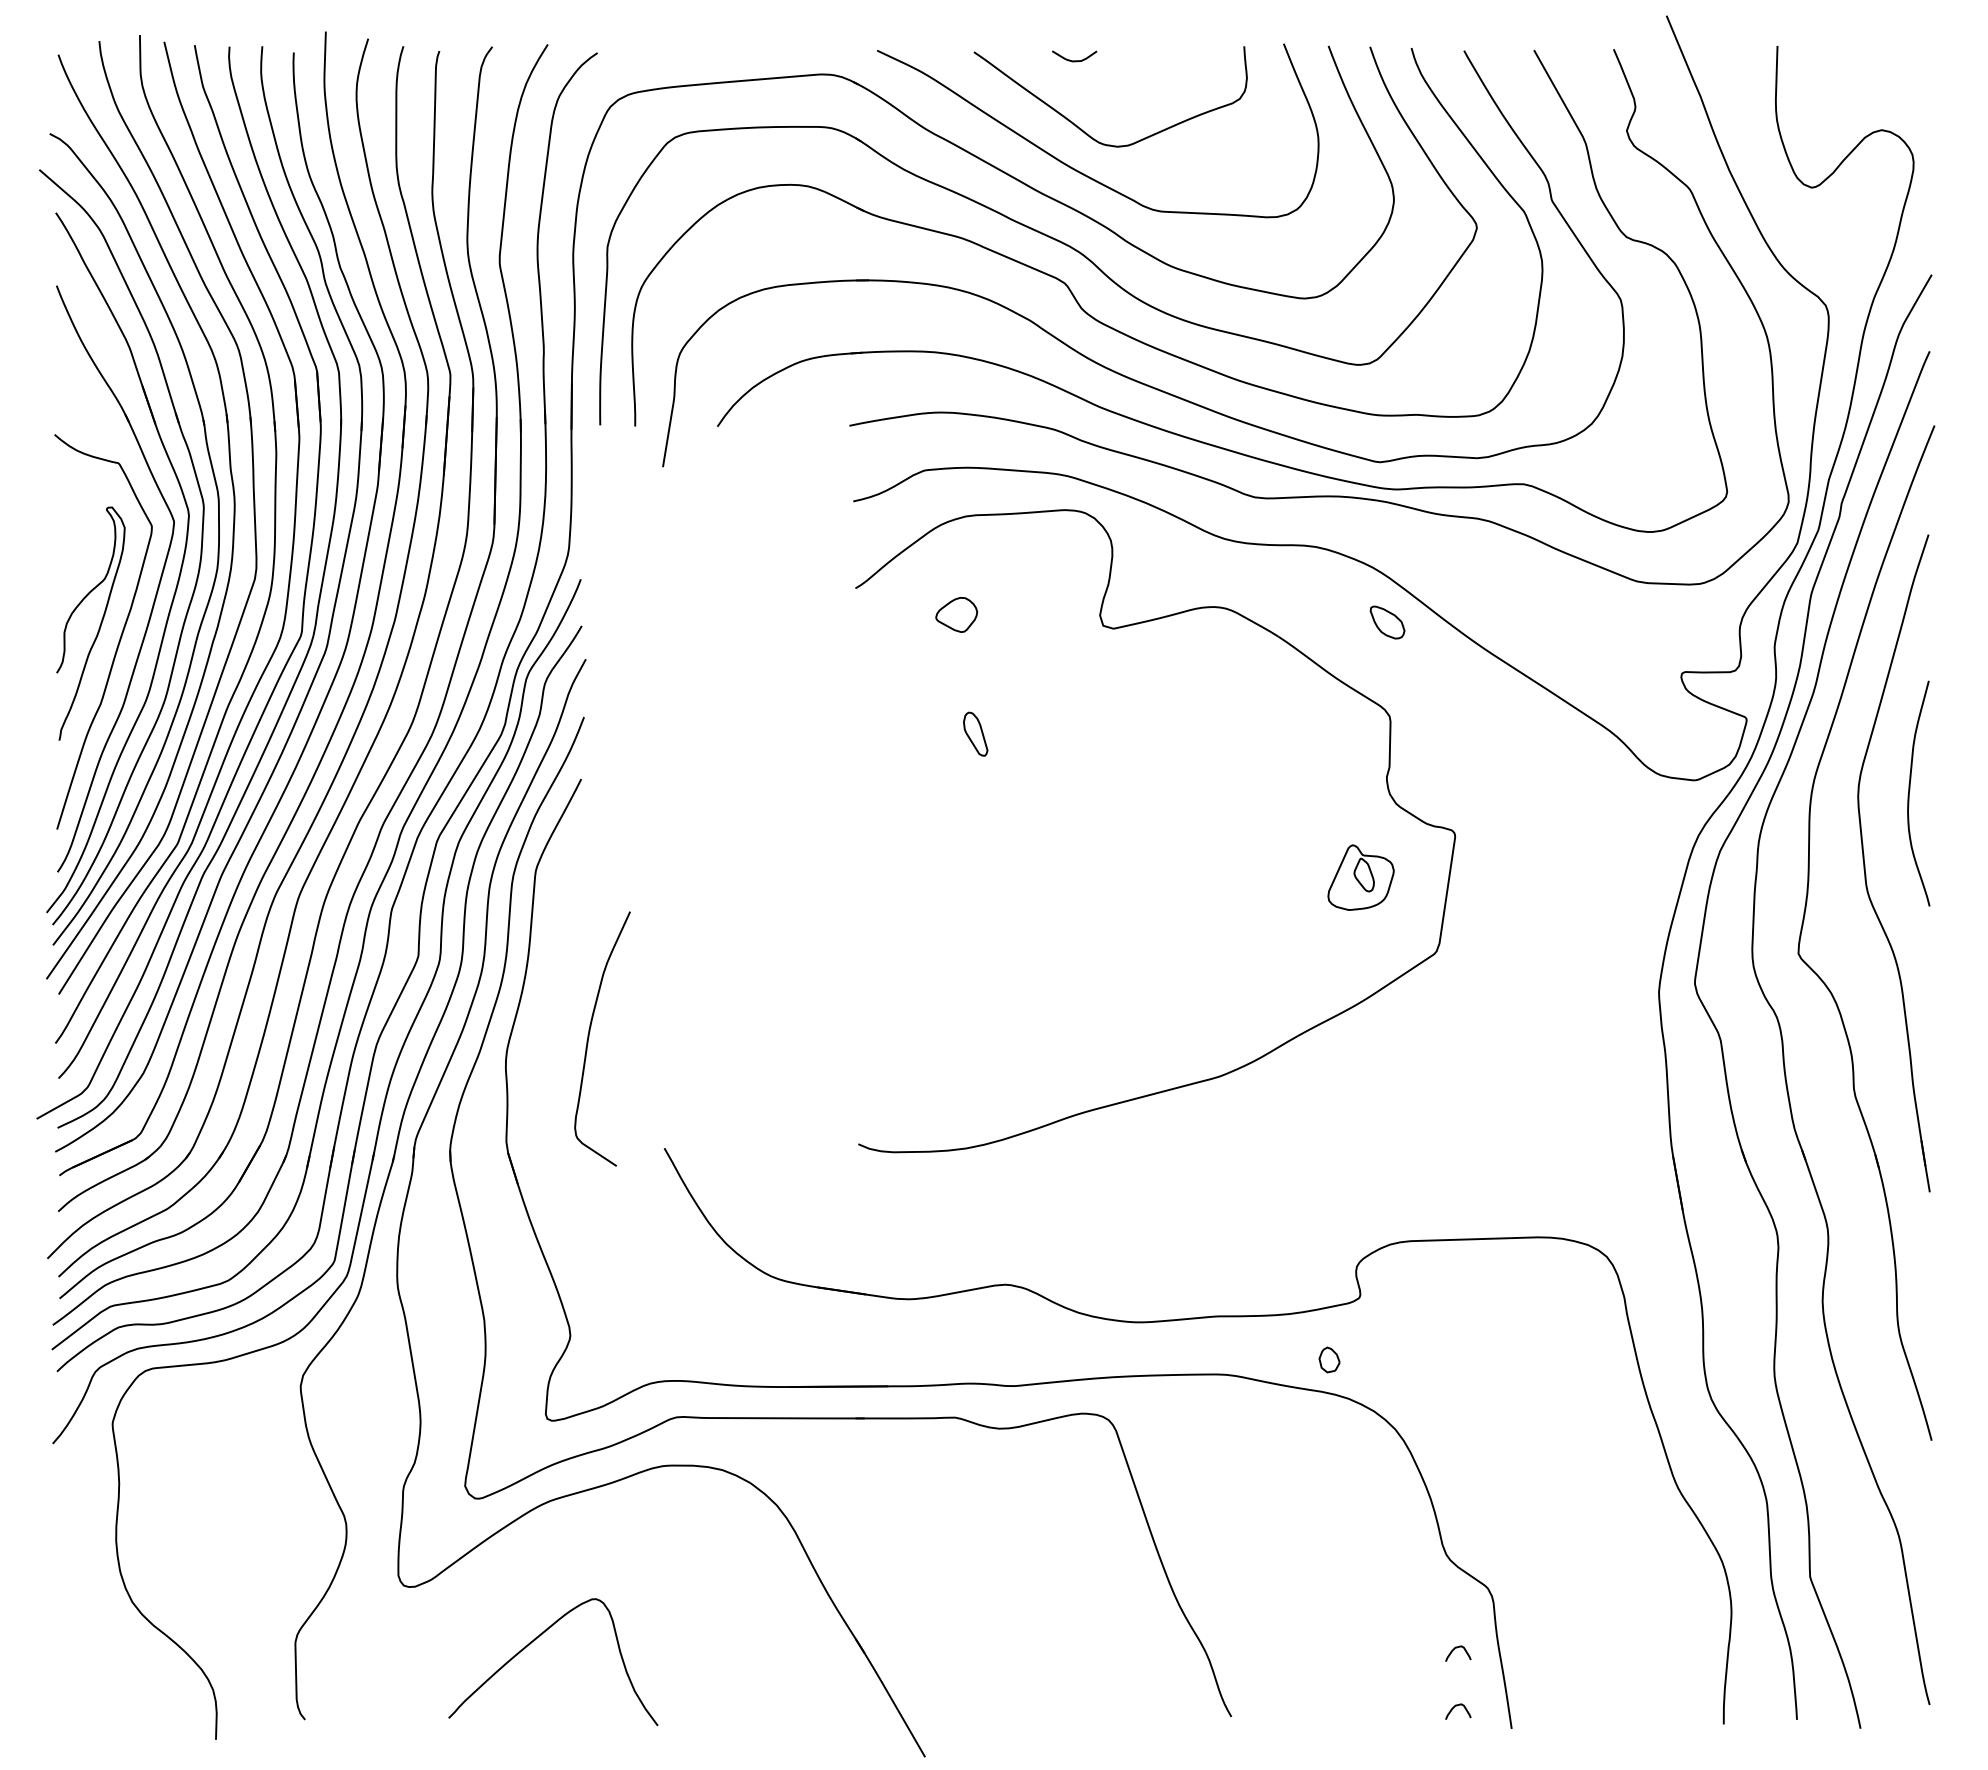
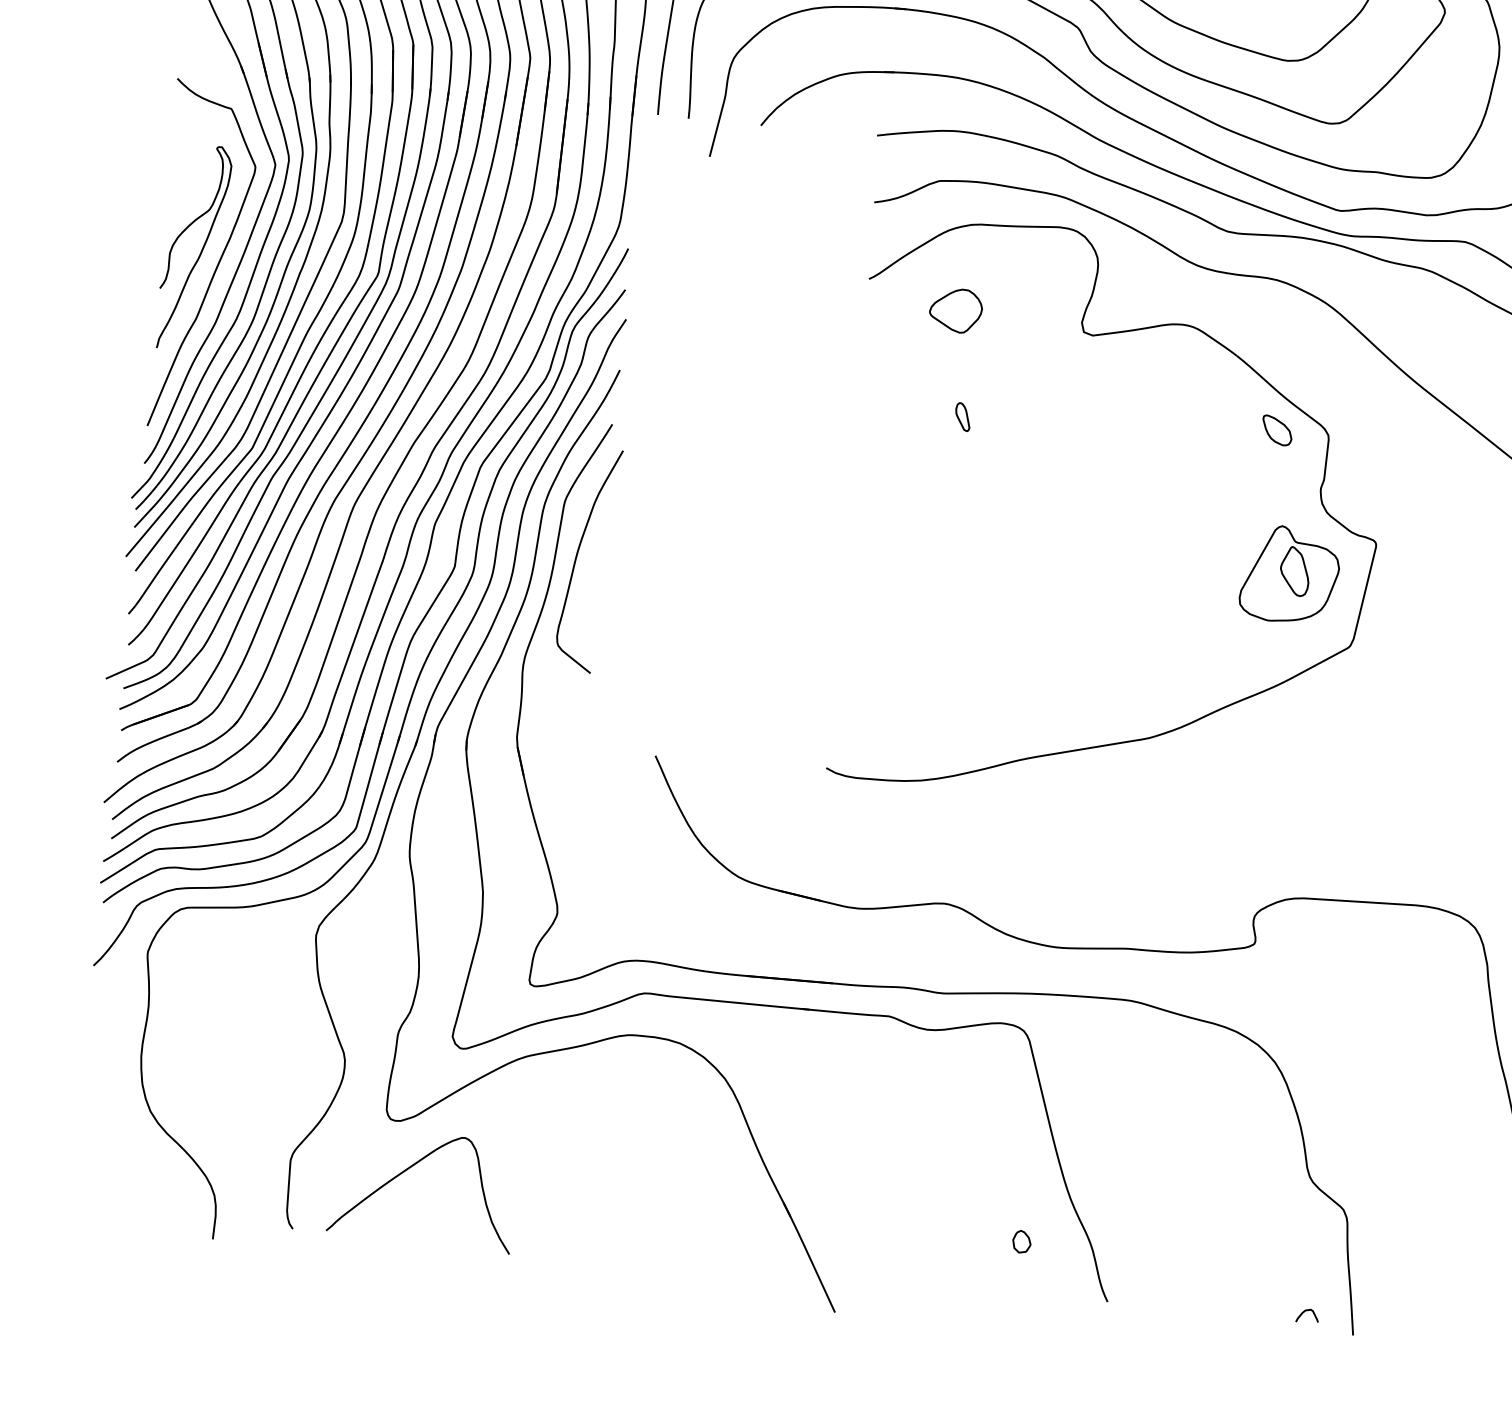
part: (956, 614) -> (955, 310), size x1.43
part: (1387, 622) -> (1277, 430), moved
part: (975, 733) -> (962, 416), size x0.71
part: (1360, 877) -> (1289, 574), size x1.67
curve: (589, 1037) -> (577, 558), moved
part: (1329, 1359) -> (1021, 1241), moved
curve: (534, 1641) -> (407, 1170), moved
curve: (1455, 1649) -> (1310, 1261), removed

